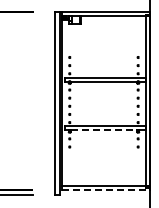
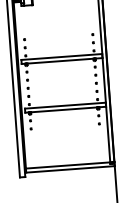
line: (104, 130) -> (64, 109), dashed -> solid
line: (106, 190) -> (70, 169), dashed -> solid

